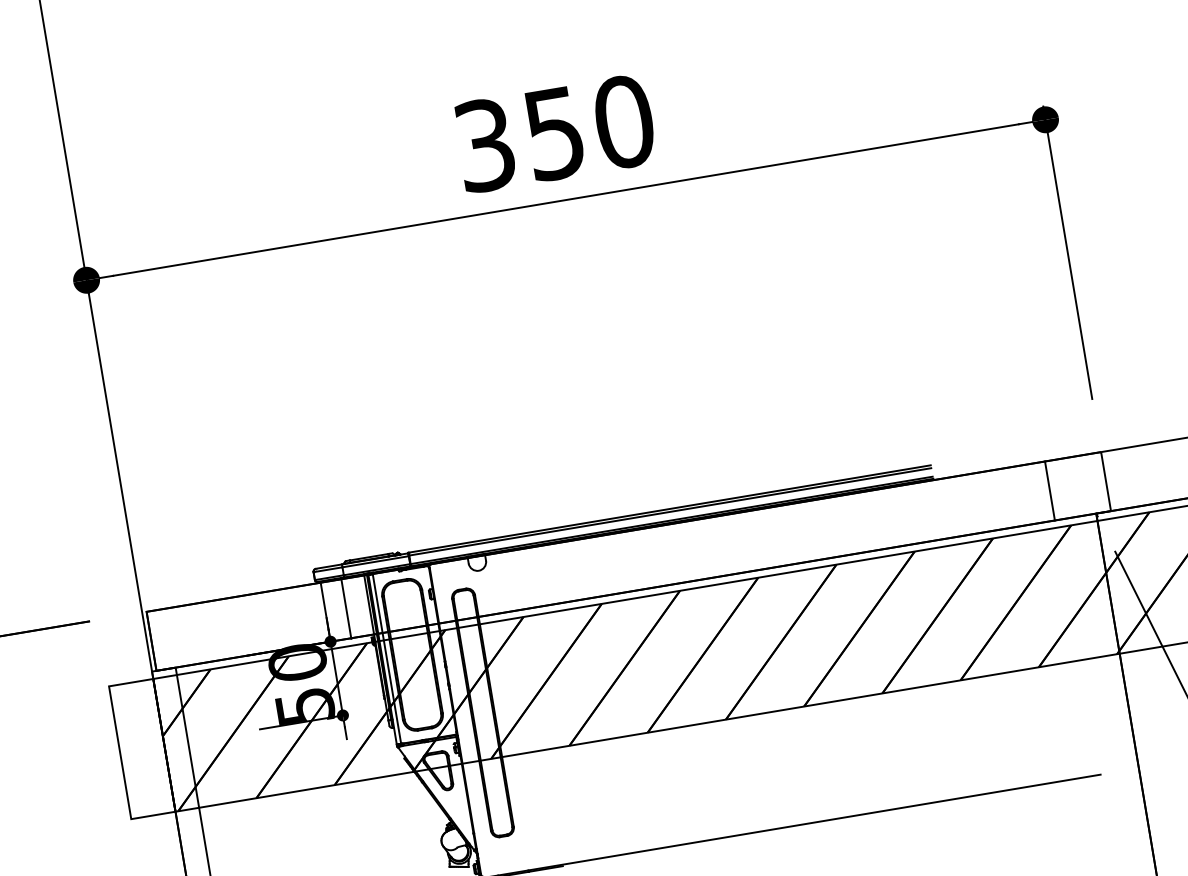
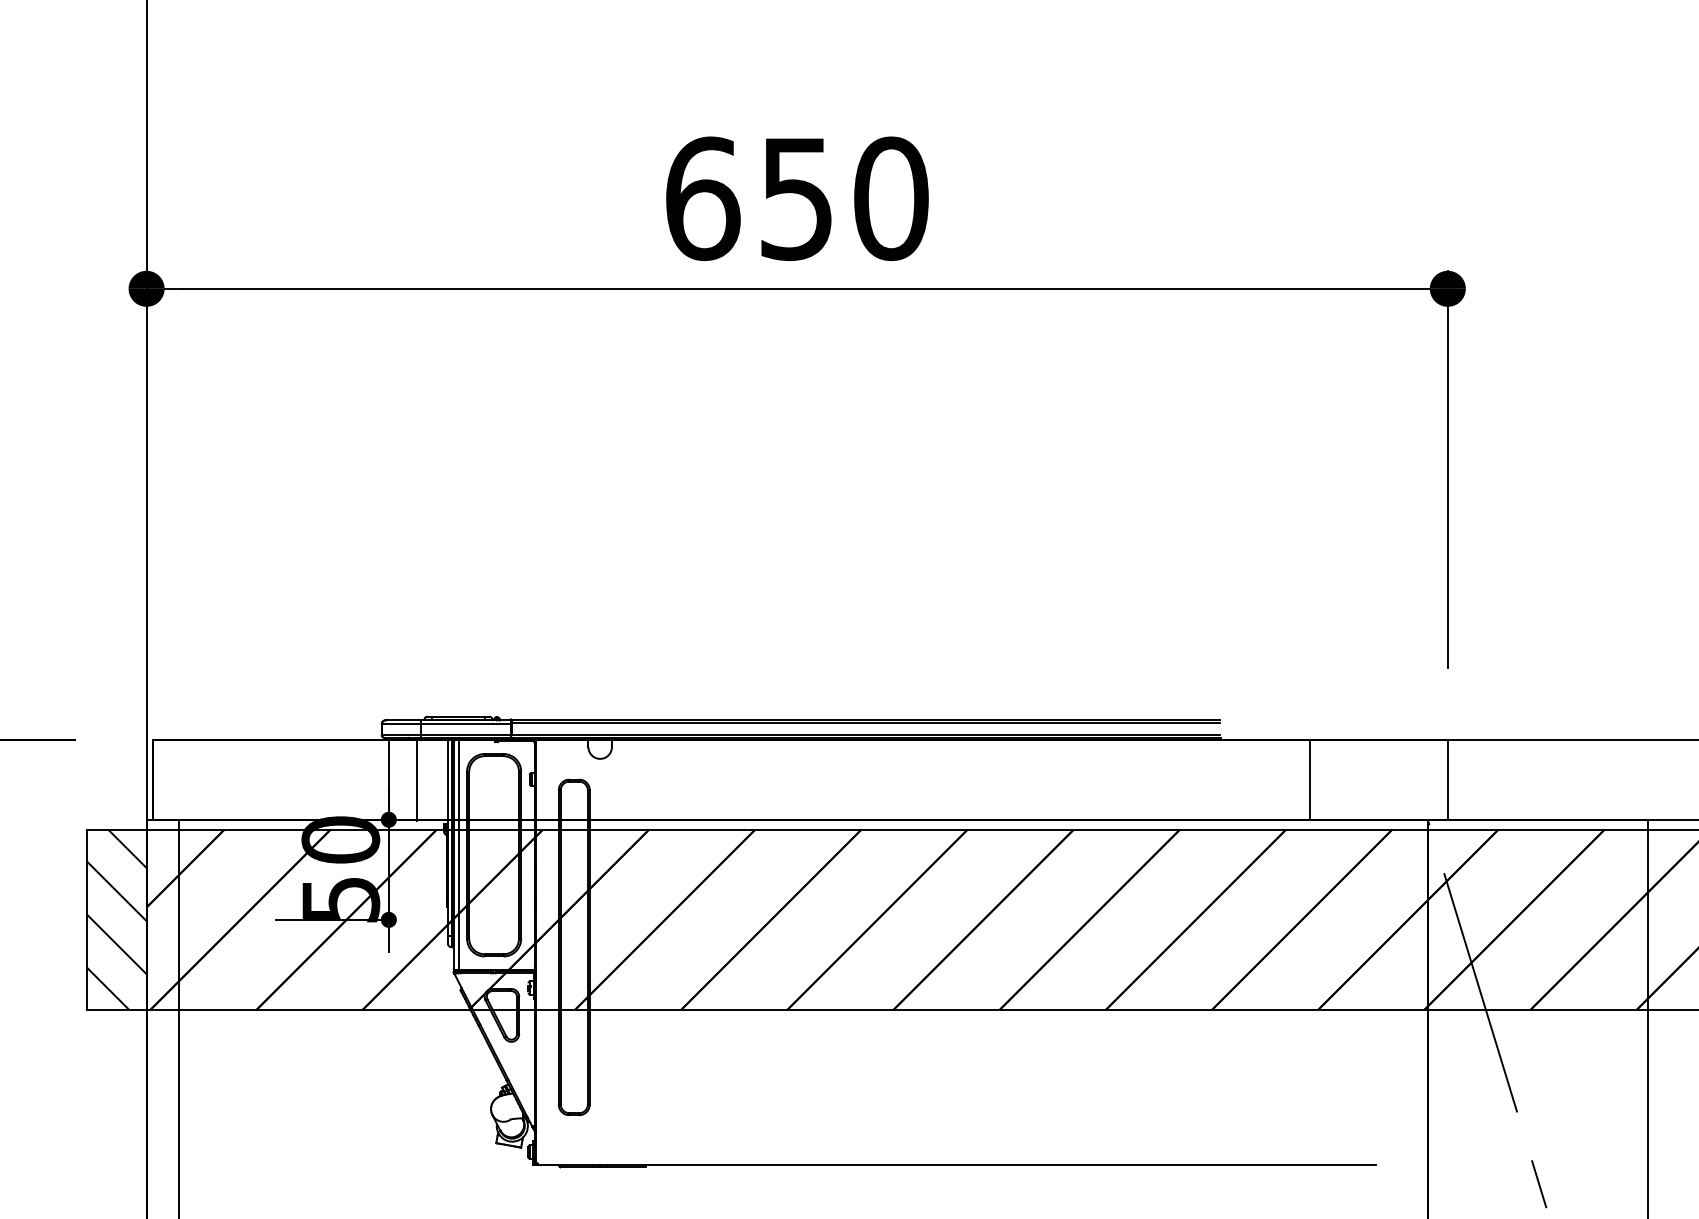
text: (485, 145) -> (703, 198), 350 -> 650
line: (1049, 490) -> (1309, 779), moved
hatch: (142, 748) -> (116, 919), added

